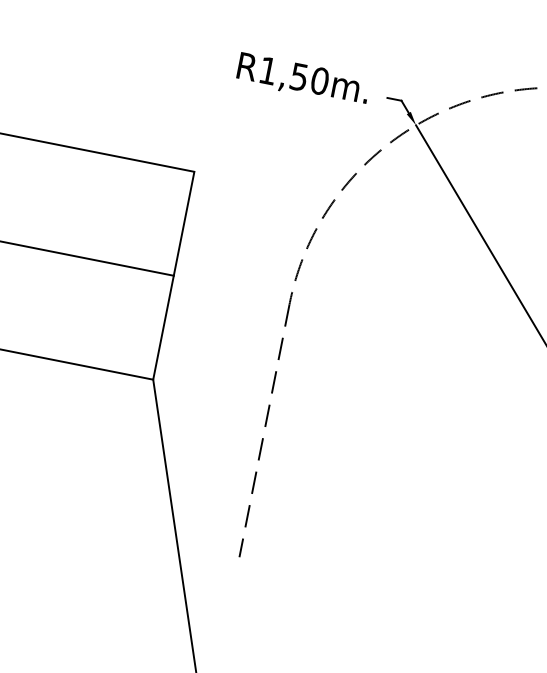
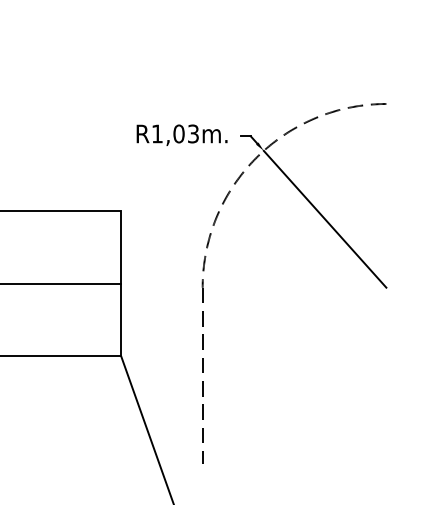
text: (310, 78) -> (186, 133), R1,50m. -> R1,03m.

